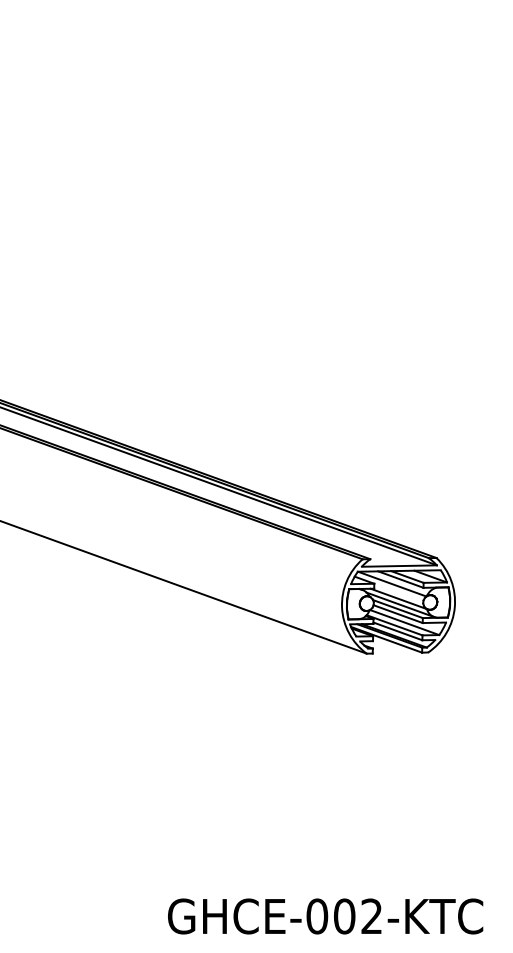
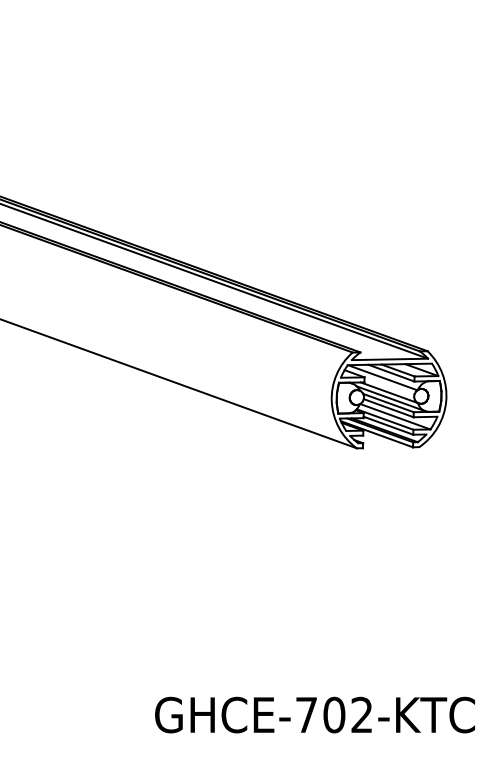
text: (317, 916) -> (306, 715), GHCE-002-KTC -> GHCE-702-KTC

